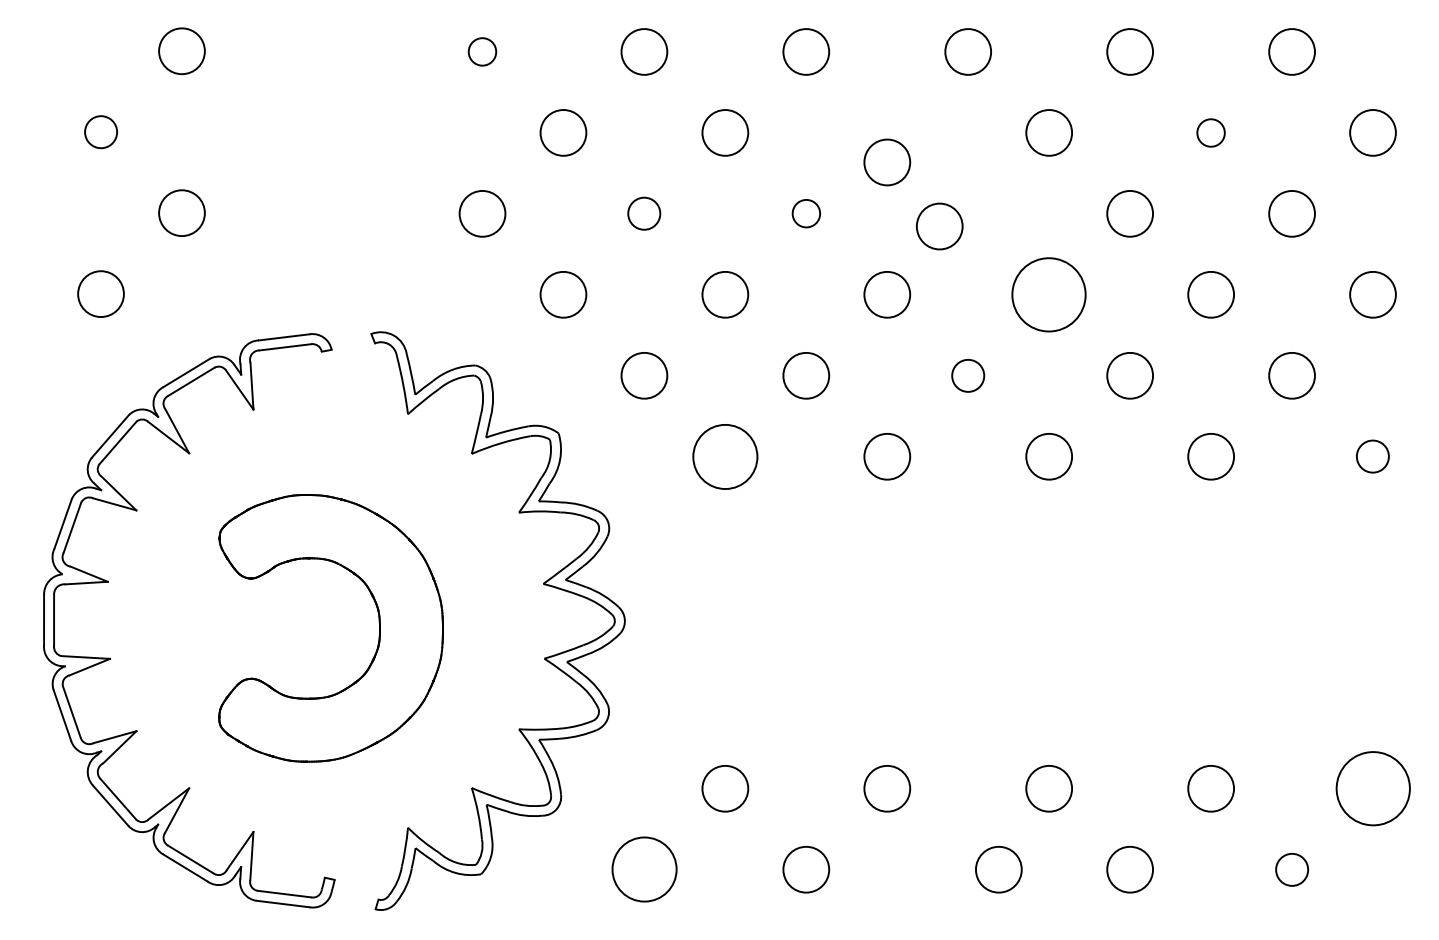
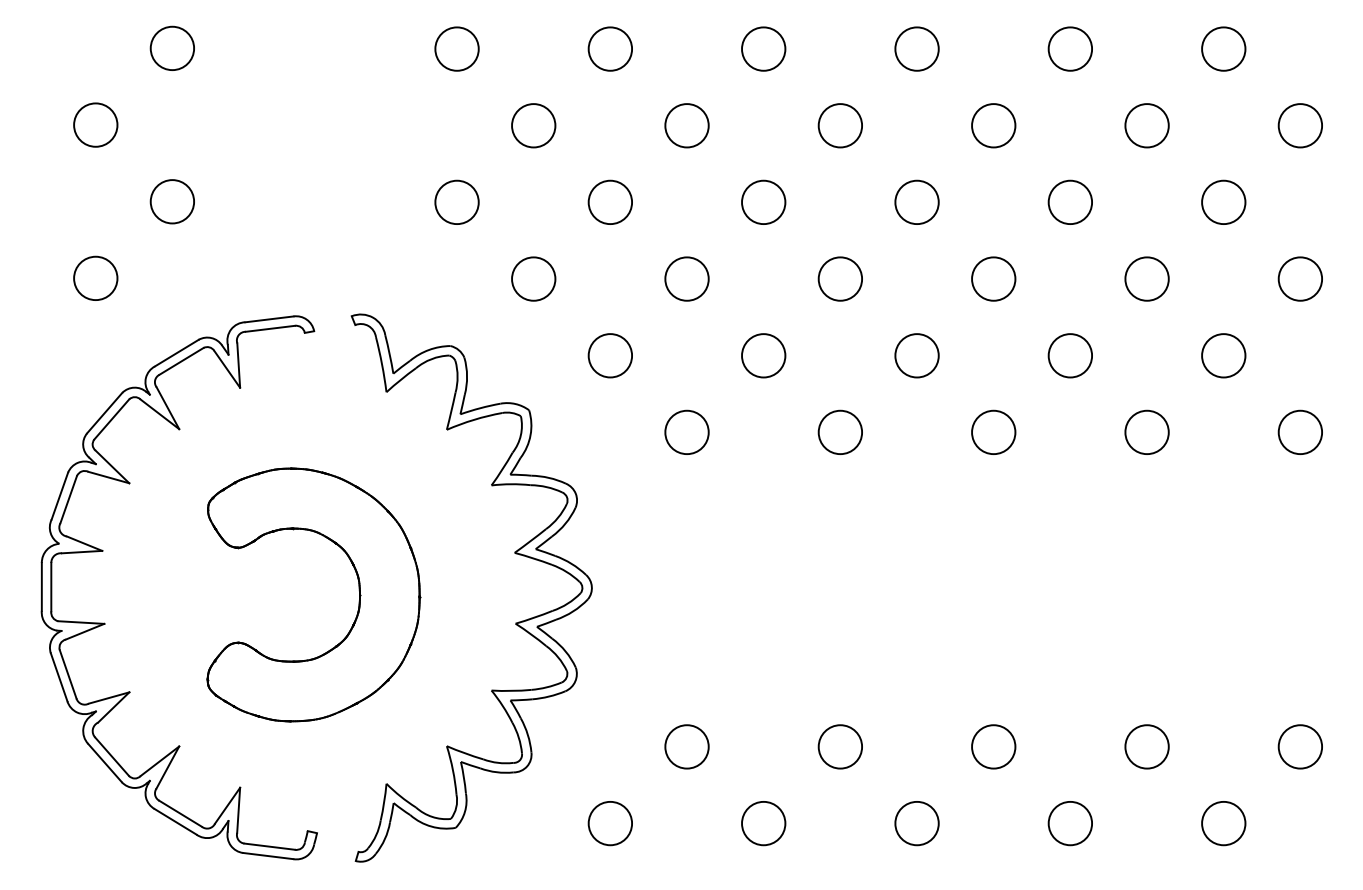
circle: (481, 51) -> (456, 48), size x1.67
circle: (100, 131) -> (95, 124), size x1.43
circle: (1210, 132) -> (1146, 125), size x1.67
circle: (886, 162) -> (839, 125), moved
circle: (643, 212) -> (609, 201), size x1.43
circle: (806, 212) -> (763, 201), size x1.67
circle: (939, 225) -> (916, 201), moved
circle: (1048, 294) -> (993, 278), size x0.62
circle: (967, 375) -> (916, 355), size x1.43
circle: (724, 455) -> (686, 431), size x0.71
circle: (1372, 455) -> (1299, 431), size x1.43
circle: (1372, 788) -> (1299, 746), size x0.62
circle: (643, 869) -> (609, 823), size x0.71
circle: (998, 869) -> (916, 823), moved
circle: (1291, 869) -> (1223, 823), size x1.43

